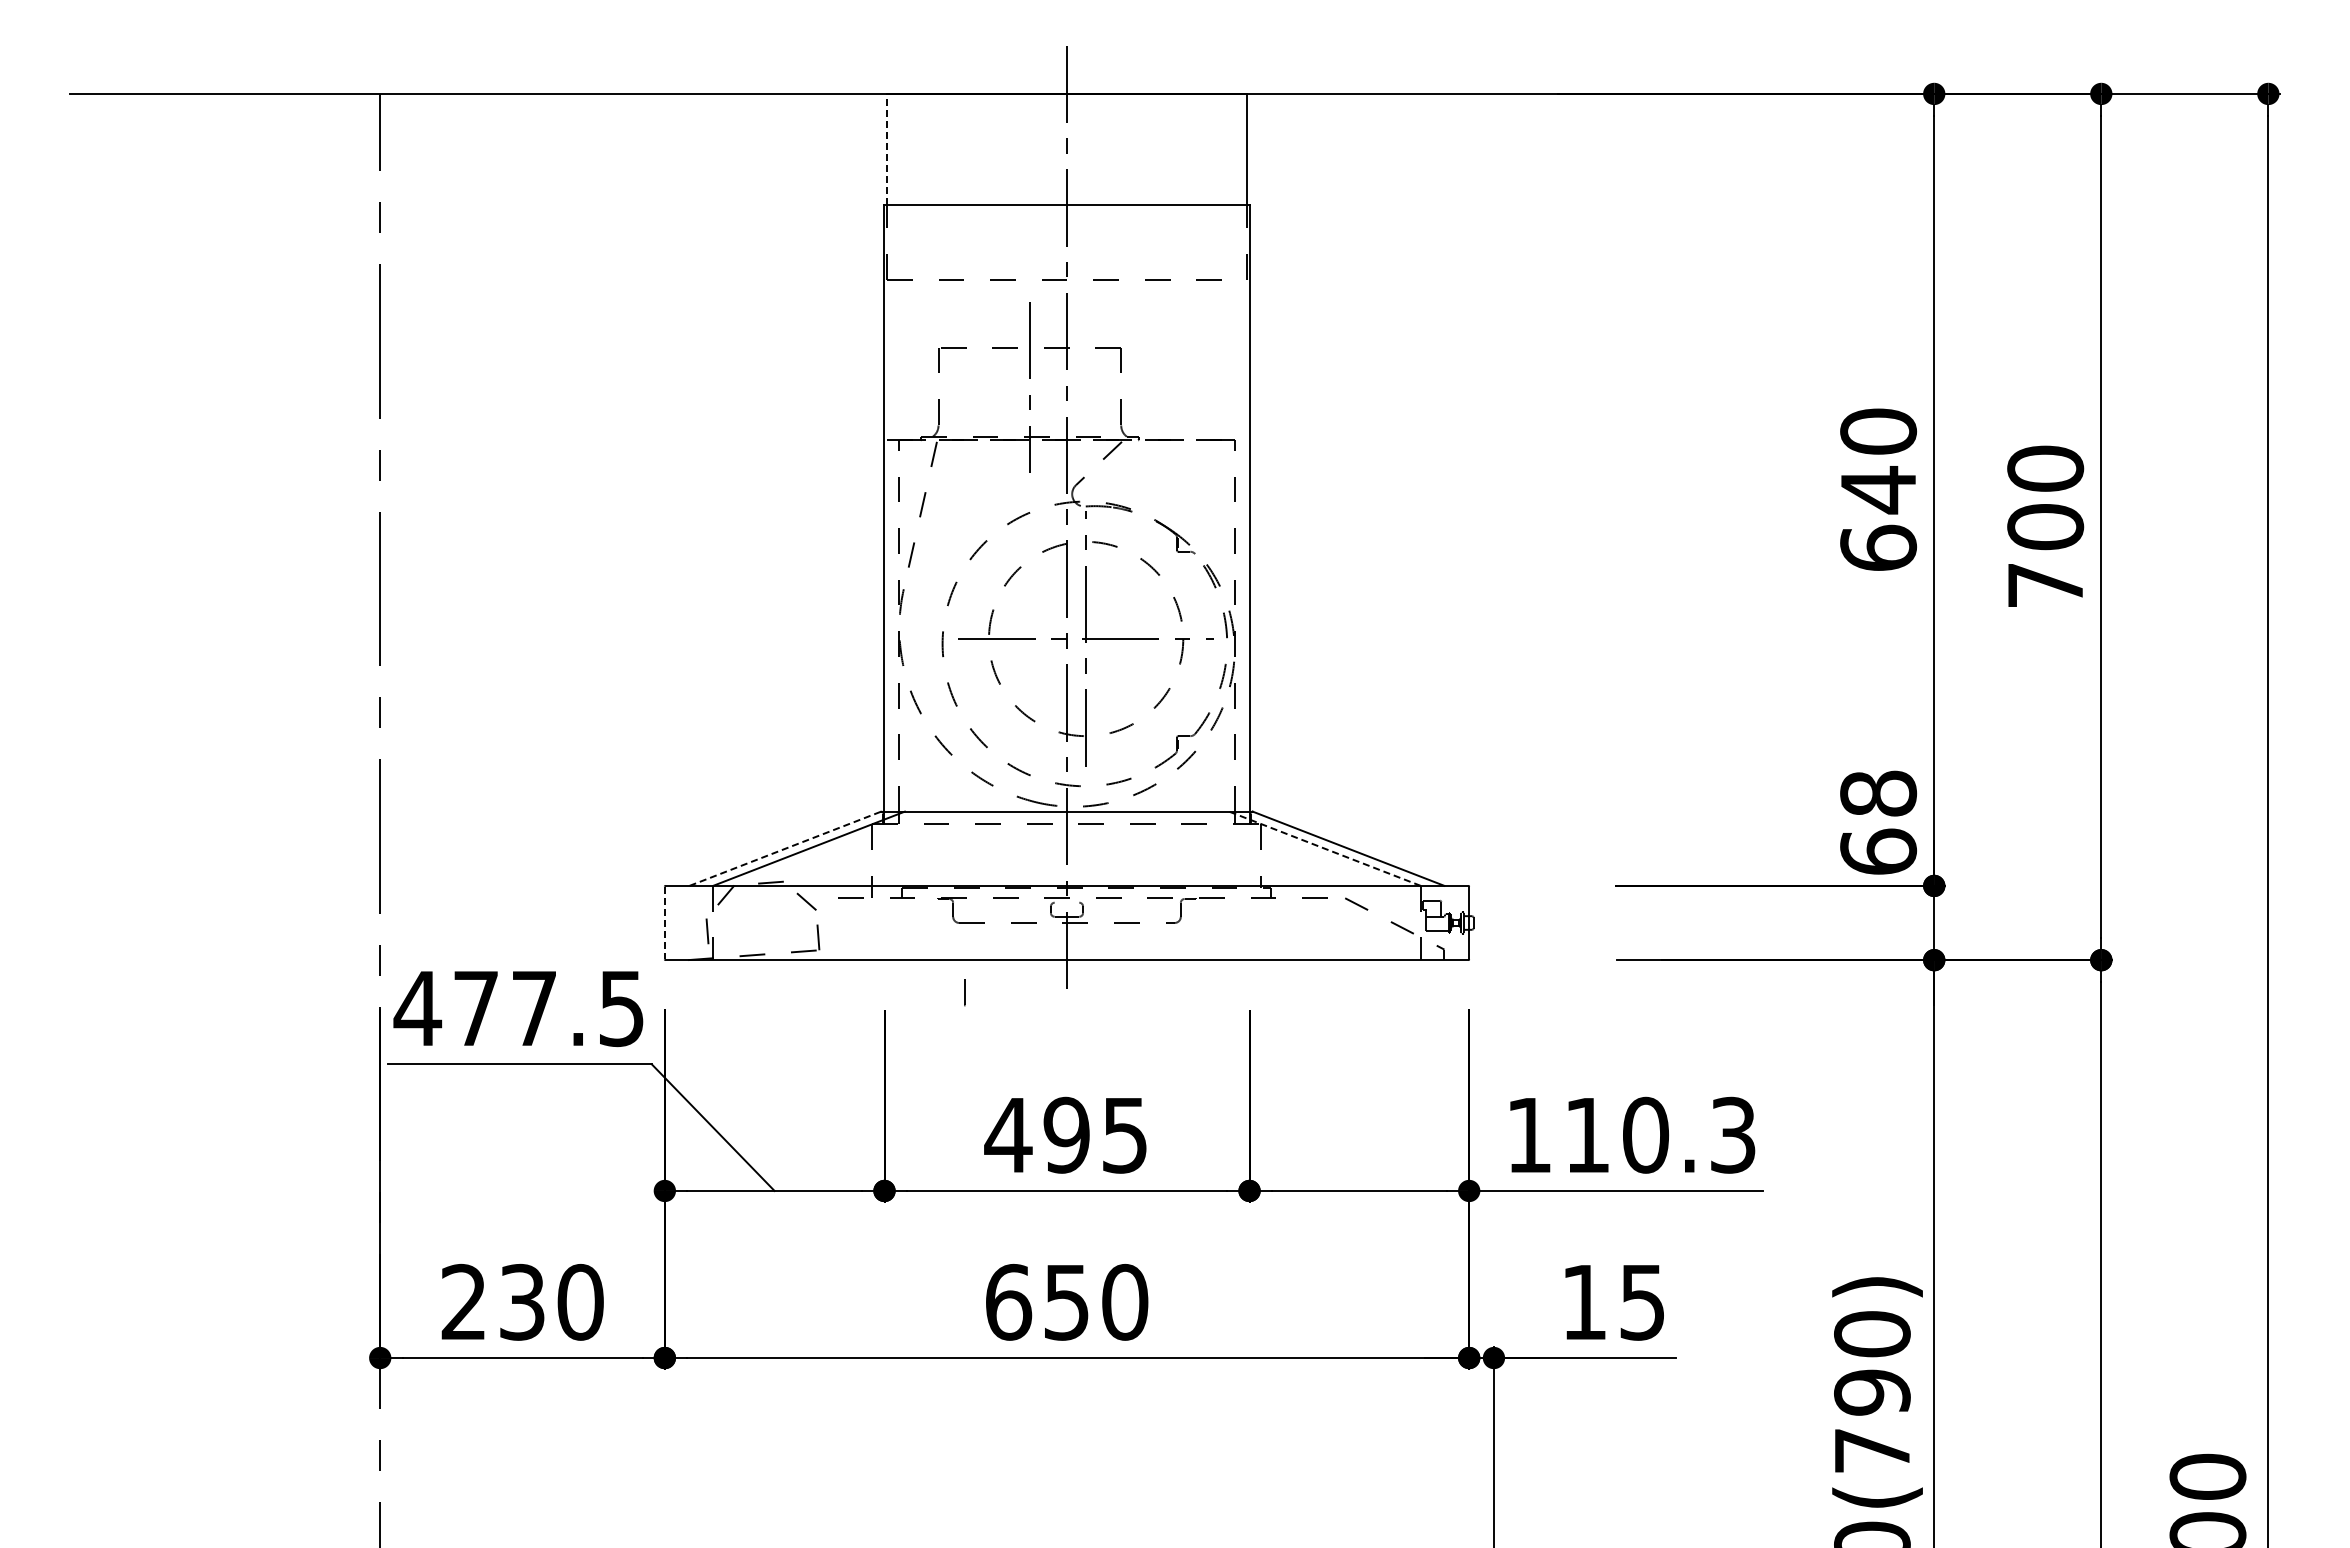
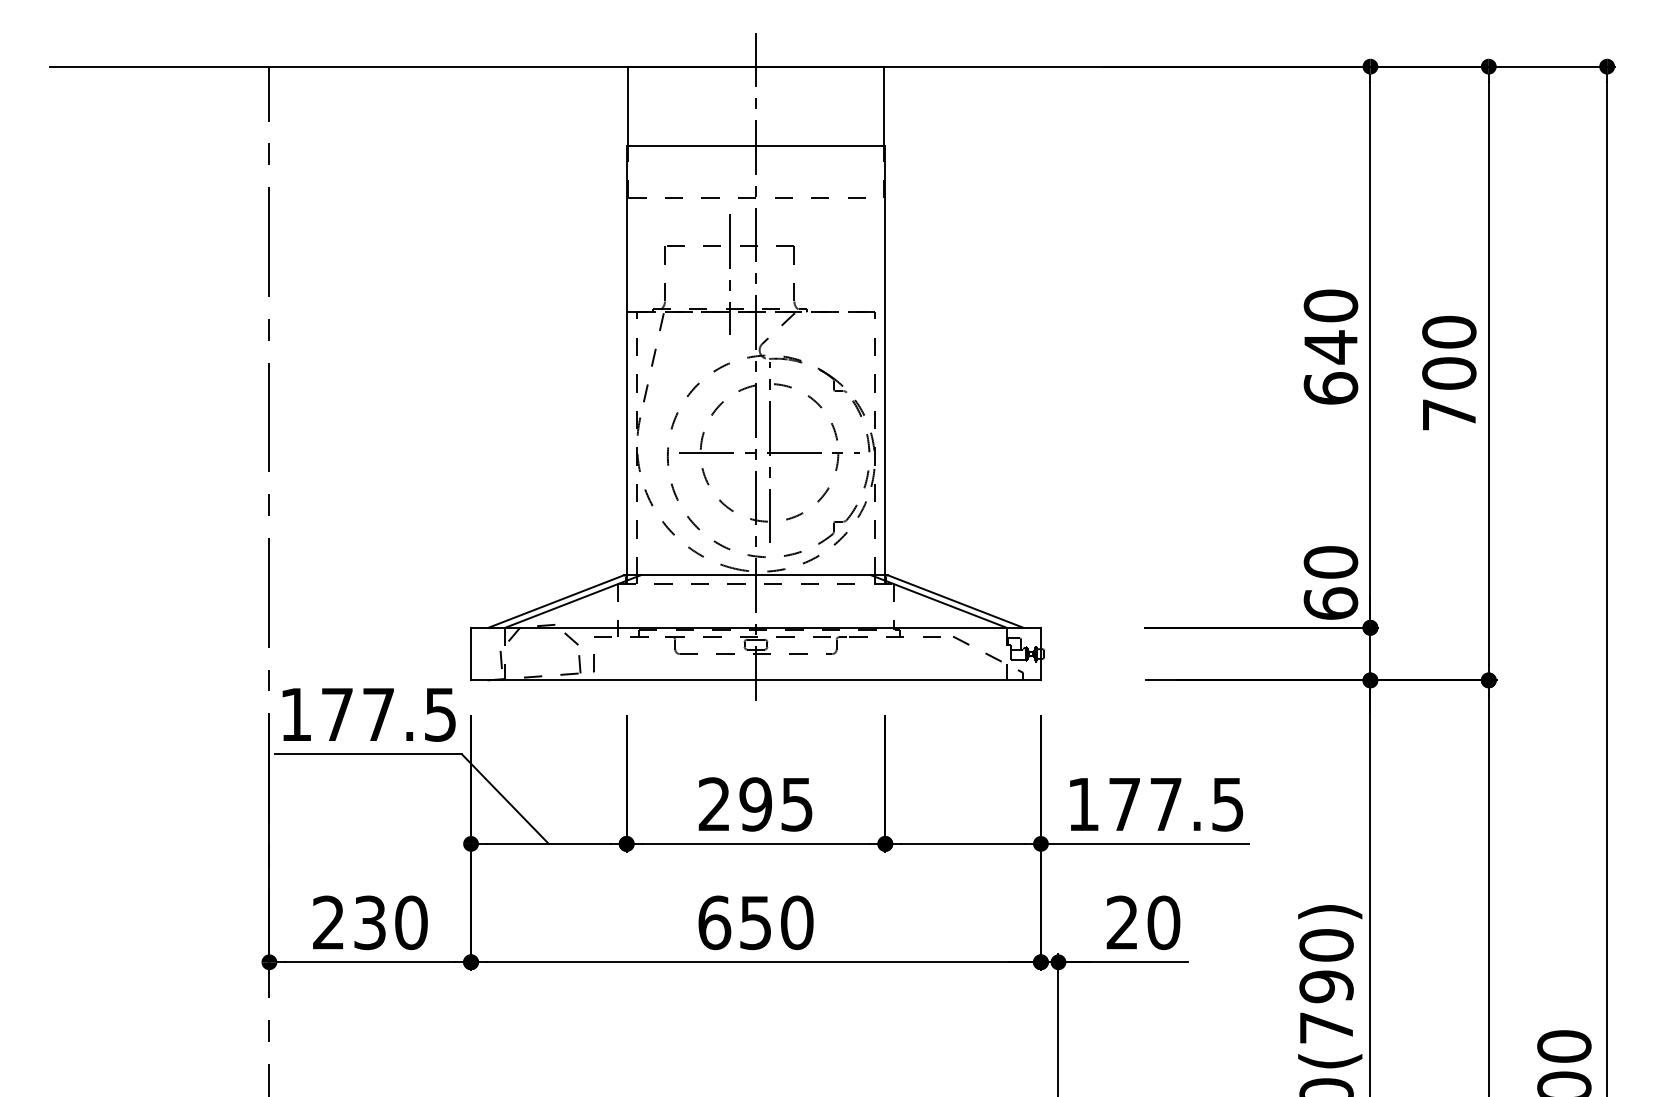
line: (886, 149) -> (628, 106), dashed -> solid
text: (1878, 793) -> (1330, 562), 68 -> 60
line: (785, 848) -> (556, 601), dashed -> solid
line: (1324, 848) -> (938, 601), dashed -> solid
line: (1066, 902) -> (755, 639), added
line: (664, 923) -> (470, 654), dashed -> solid
line: (964, 992) -> (593, 662), moved
text: (417, 1008) -> (295, 714), 477.5 -> 177.5
text: (1008, 1134) -> (714, 803), 495 -> 295
text: (1660, 1134) -> (1176, 803), 110.3 -> 177.5
text: (1613, 1301) -> (1143, 922), 15 -> 20

